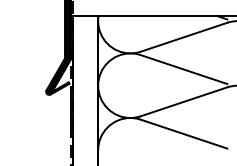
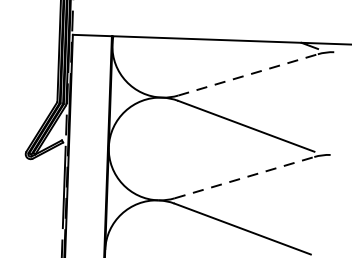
line: (184, 37) -> (248, 75), solid -> dashed
line: (184, 101) -> (245, 177), solid -> dashed

